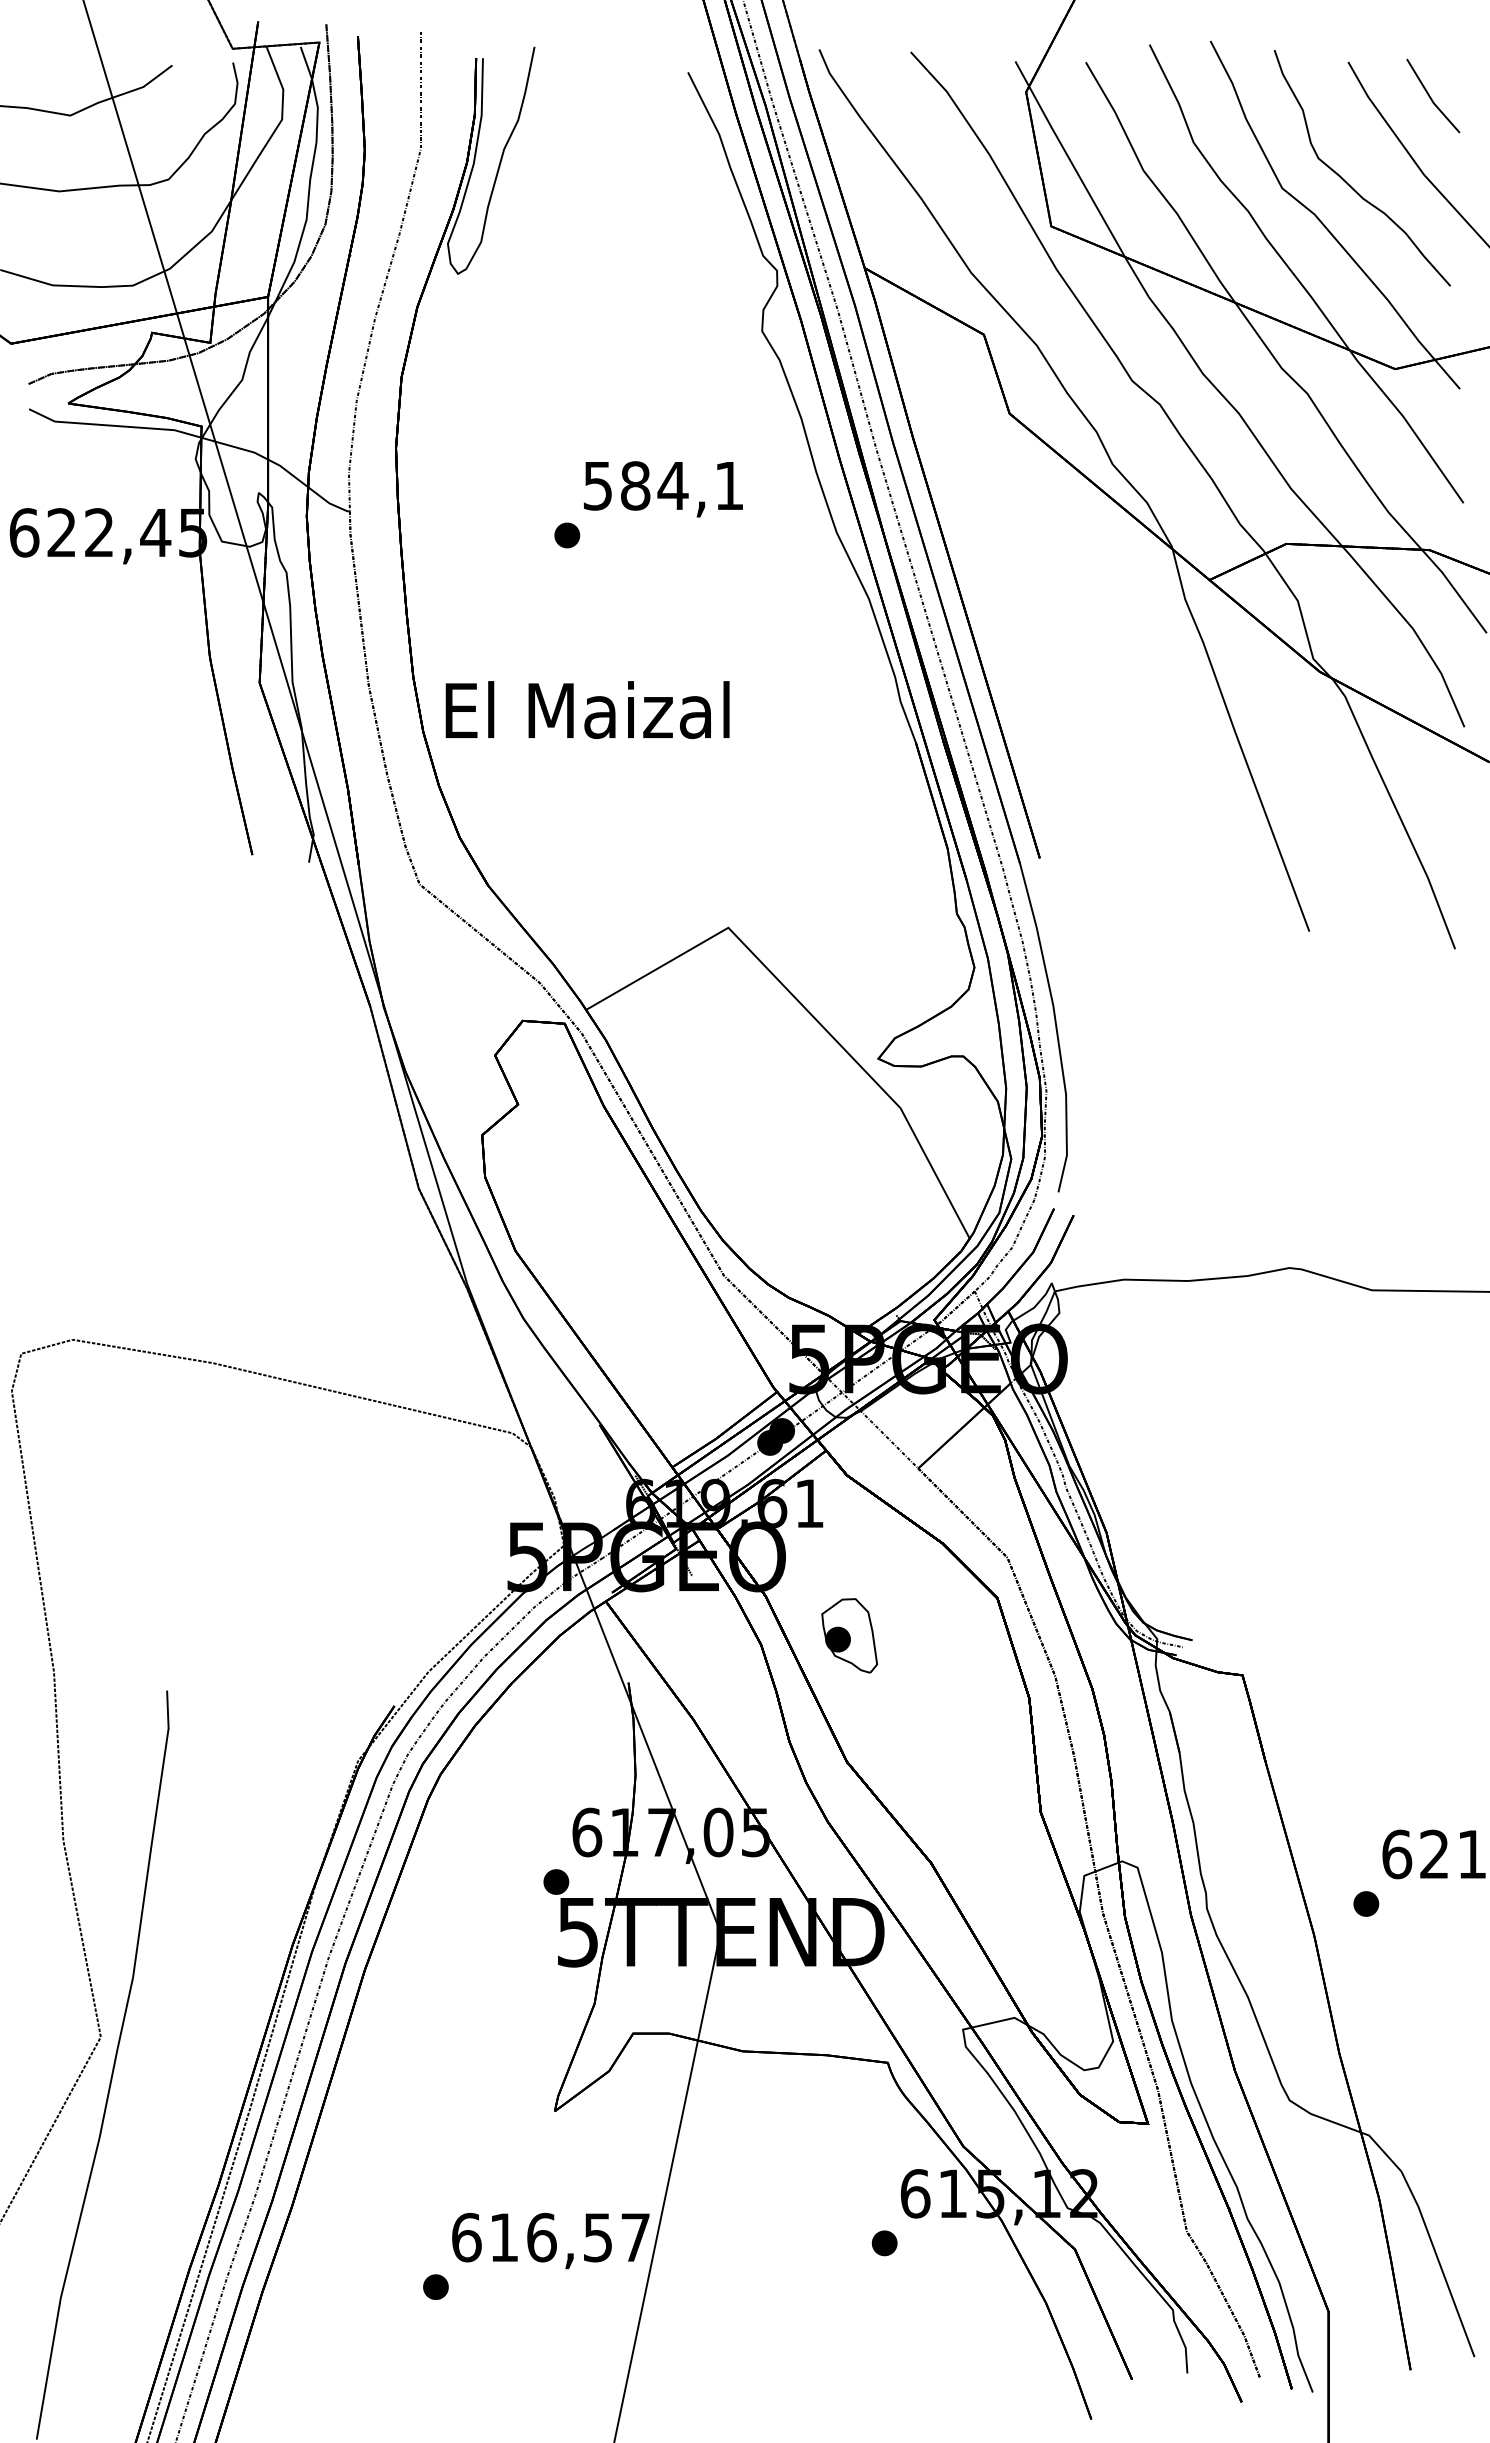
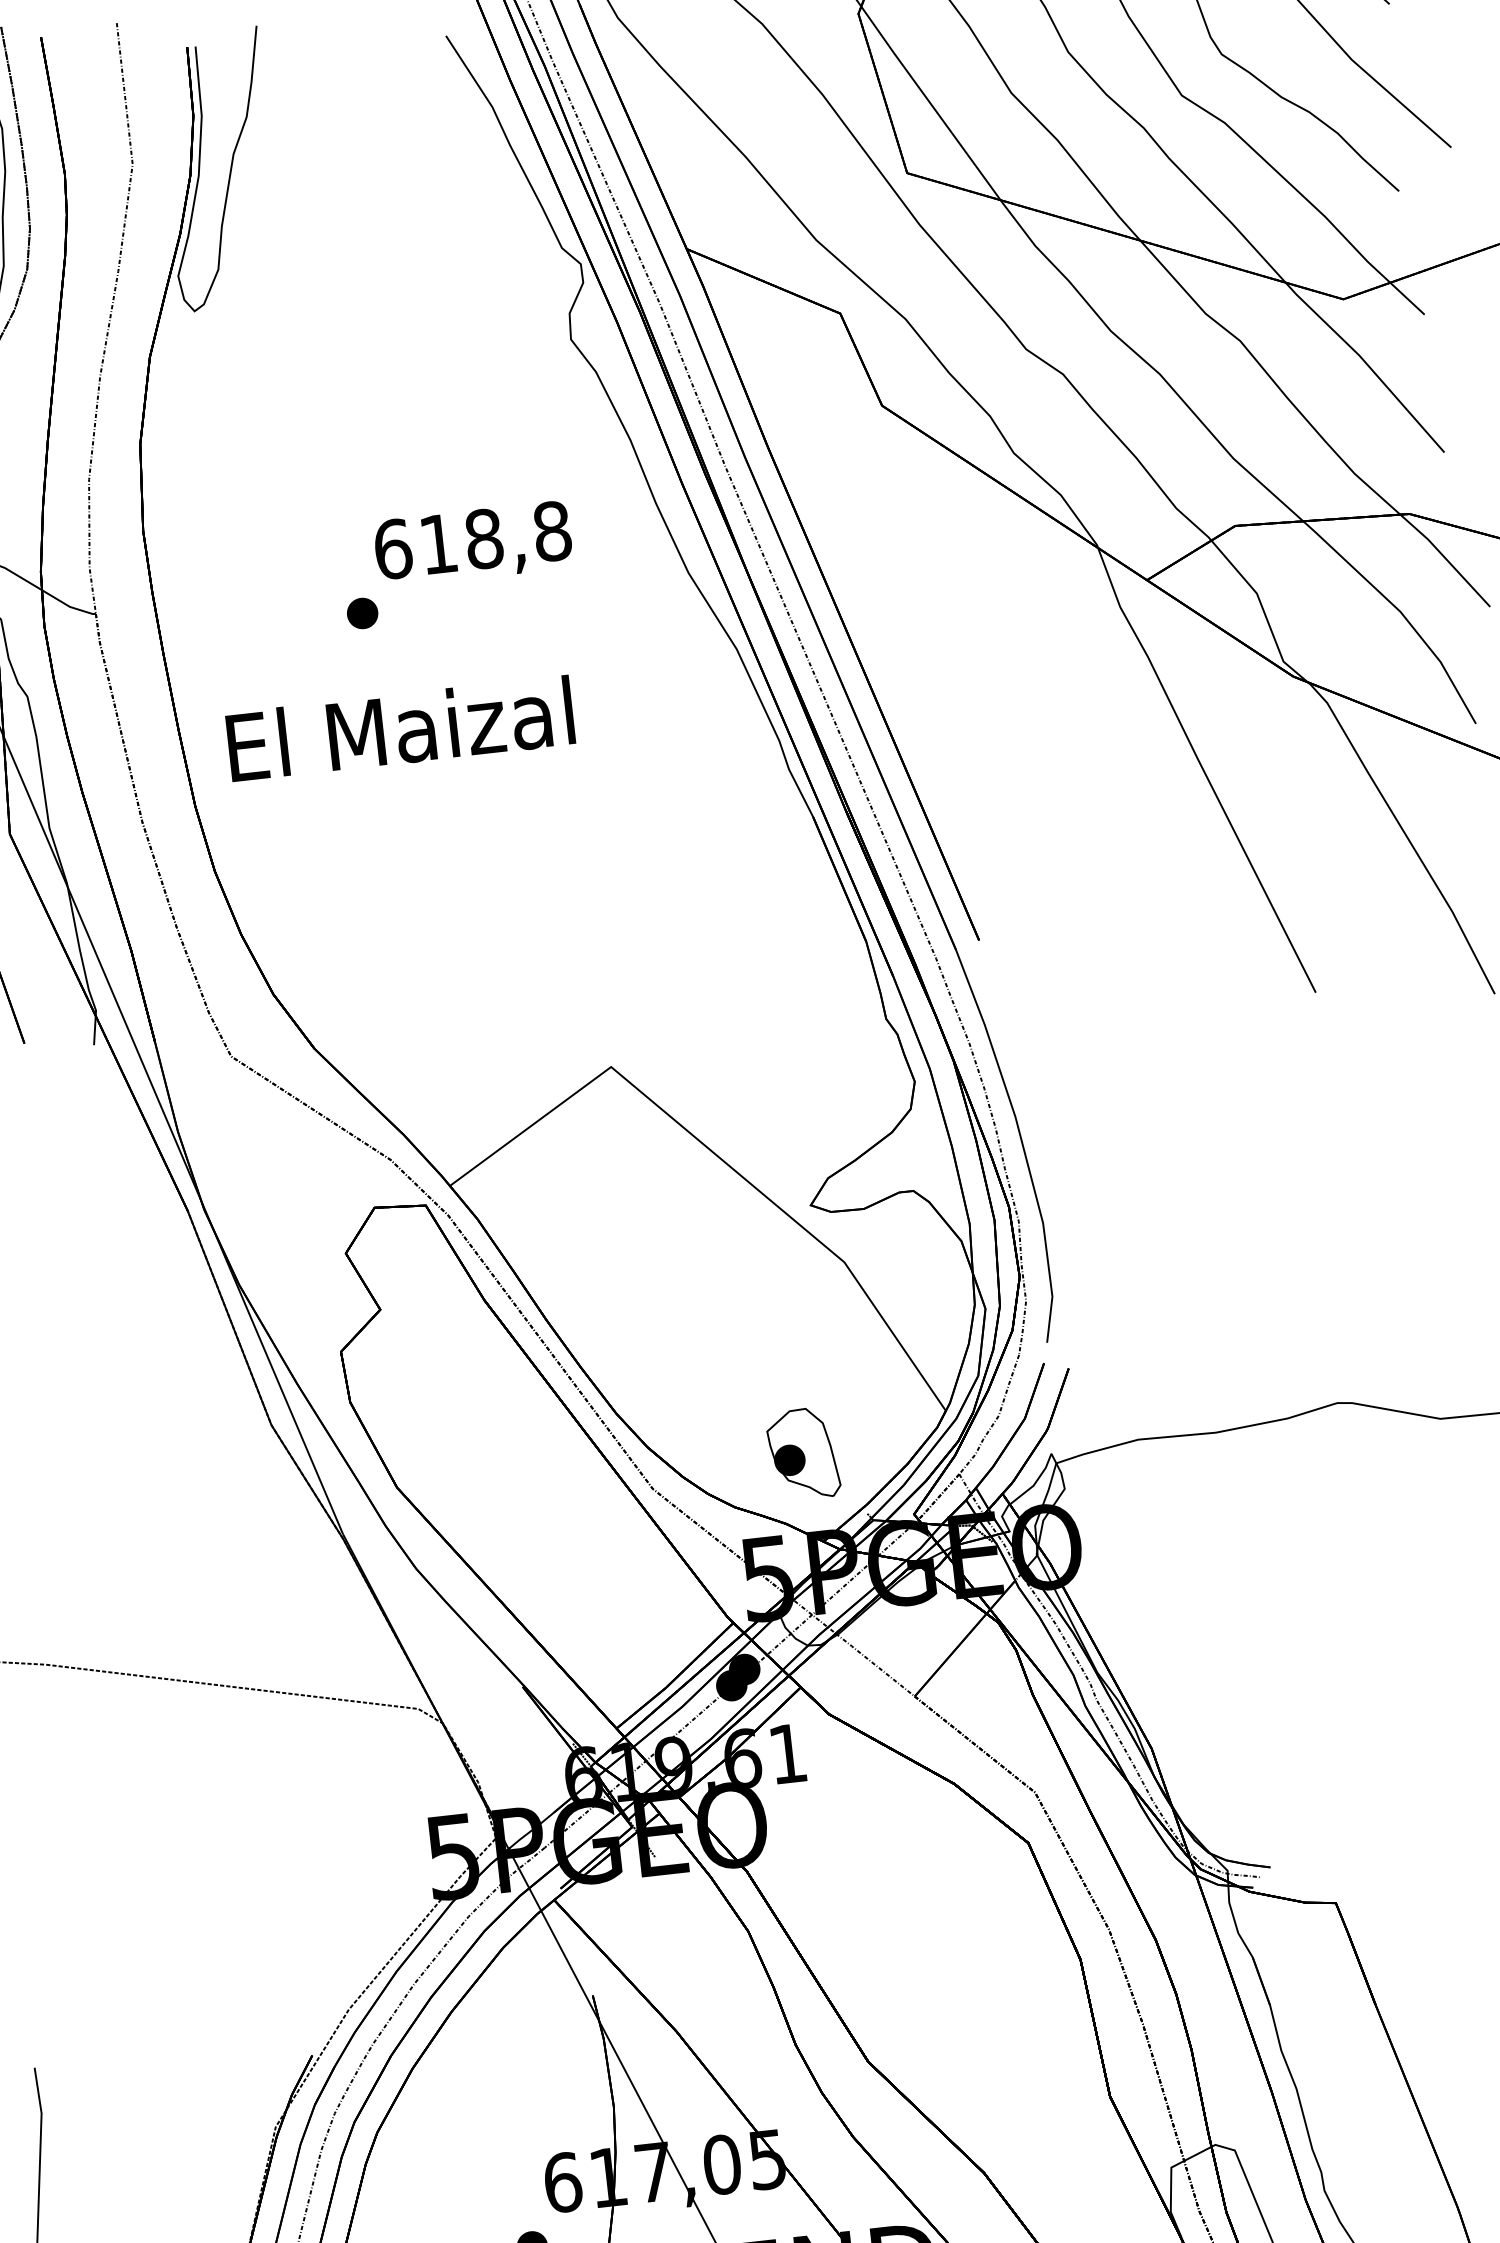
text: (663, 485) -> (472, 539), 584,1 -> 618,8
text: (587, 710) -> (400, 729), moved
part: (849, 1635) -> (803, 1453), moved

